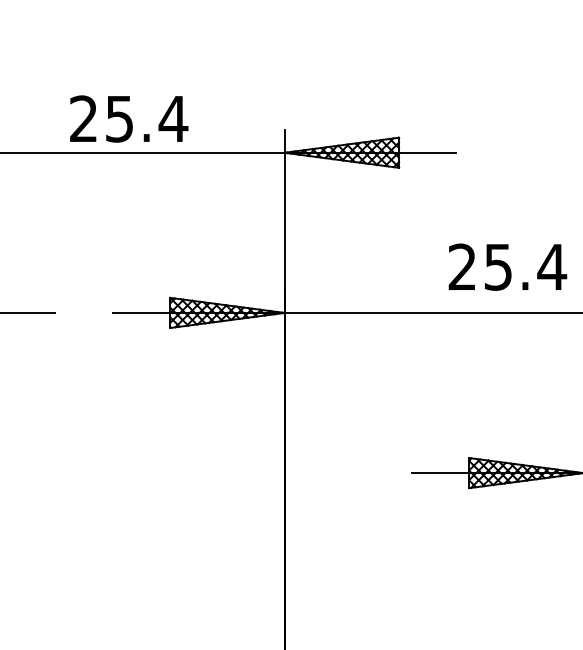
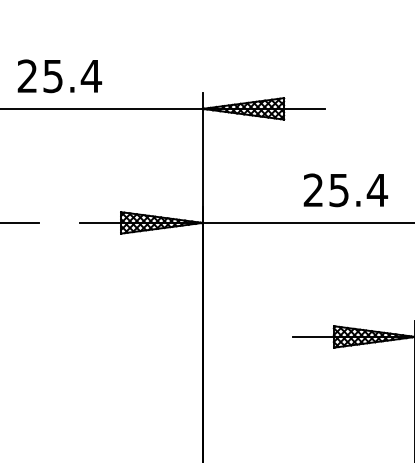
text: (129, 118) -> (60, 75), moved
text: (507, 266) -> (345, 189), moved

